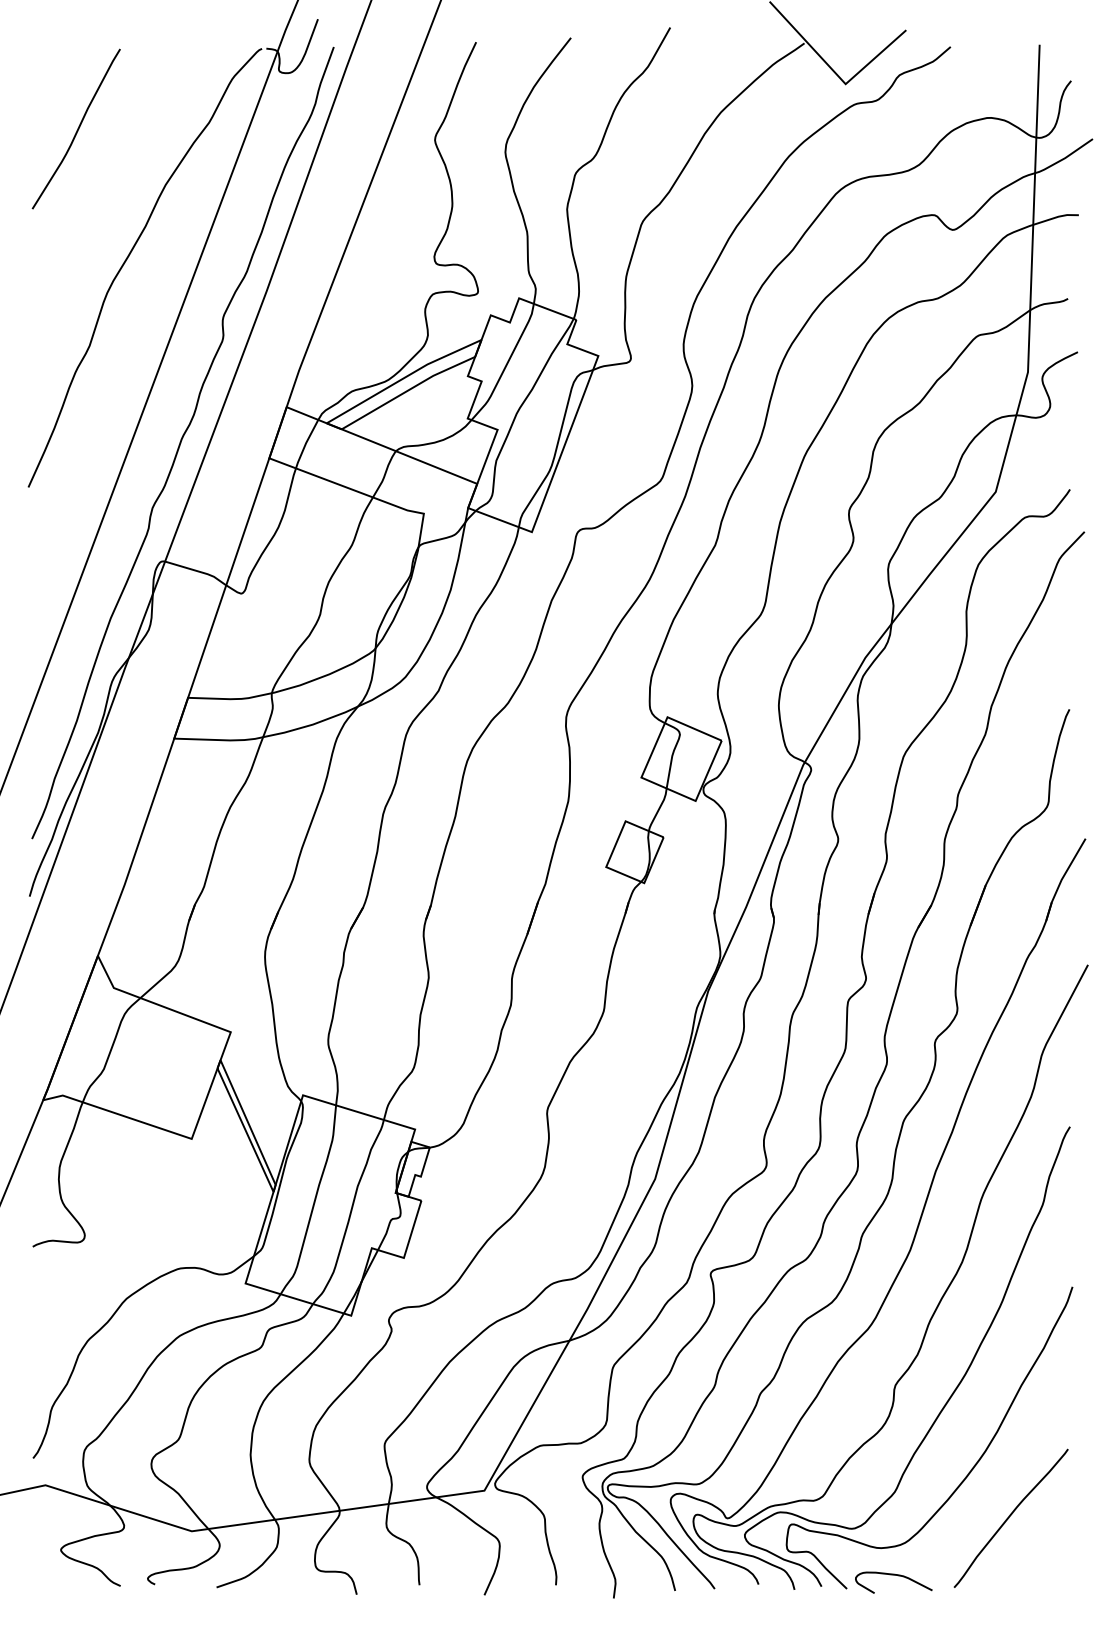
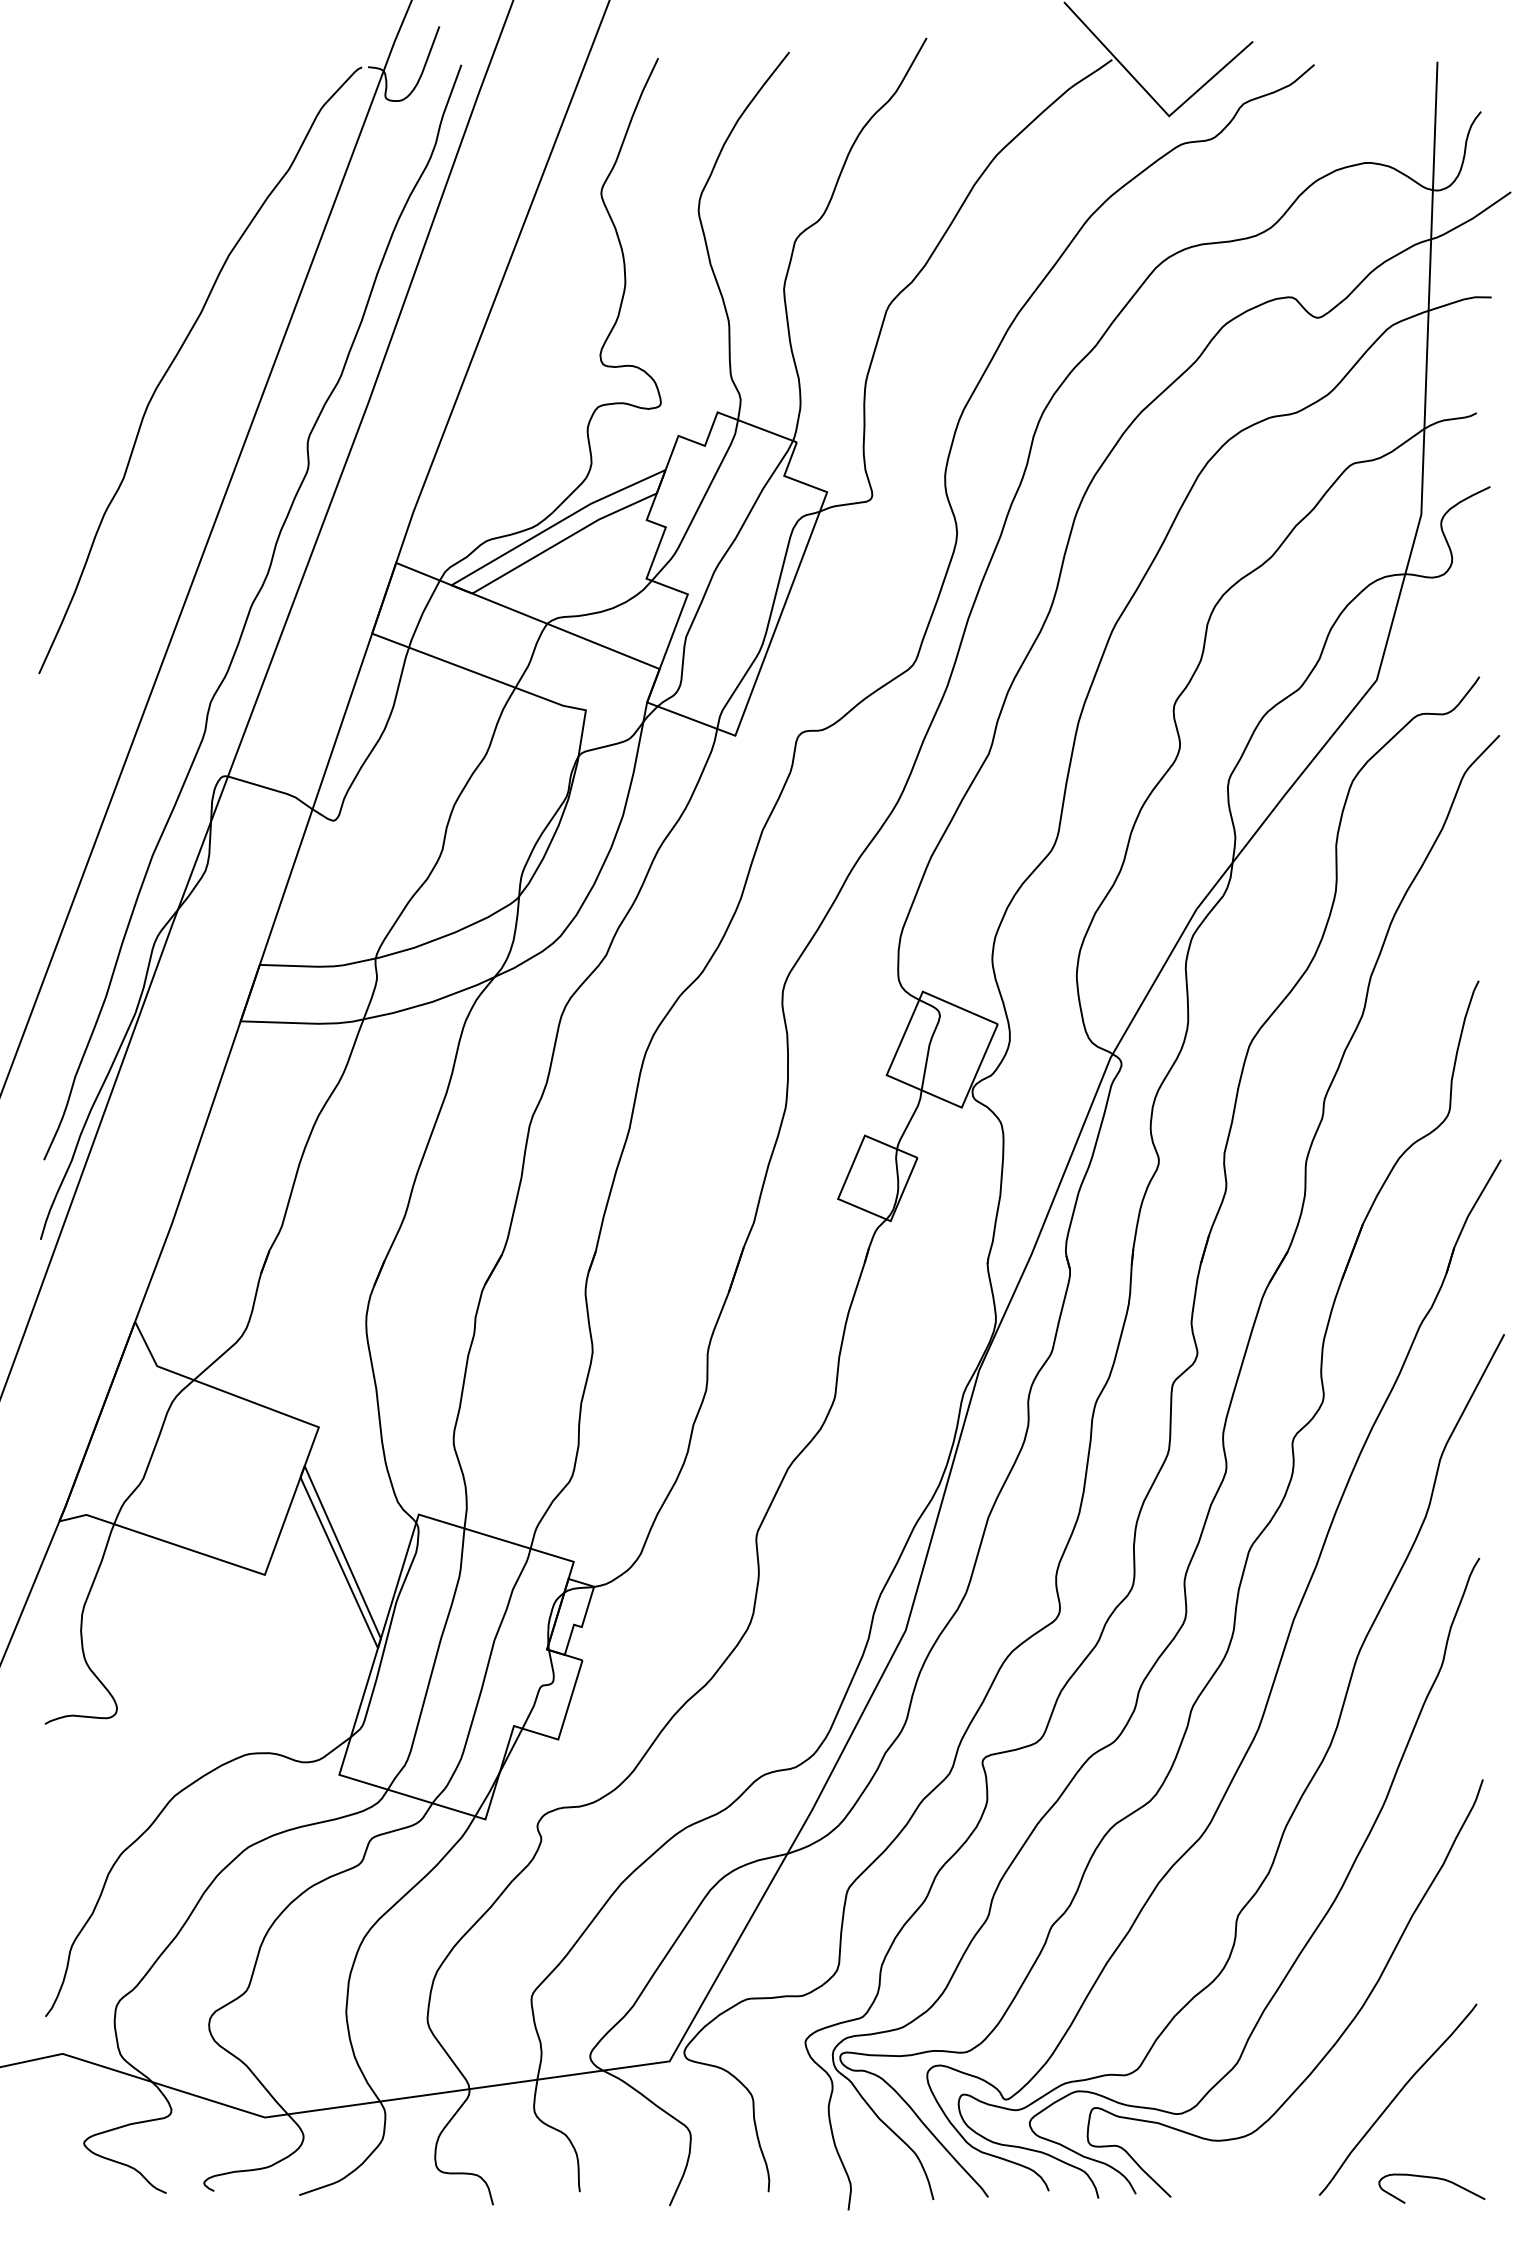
curve: (77, 129) -> (106, 179), removed
curve: (893, 1575) -> (1431, 2178), moved

